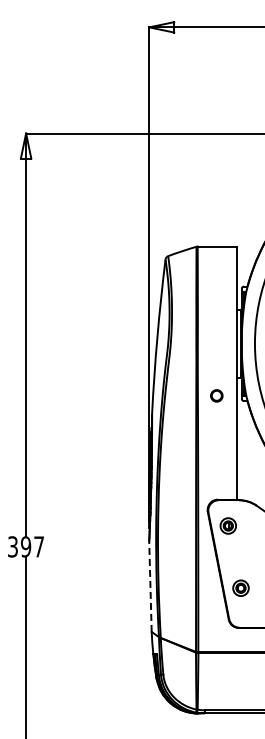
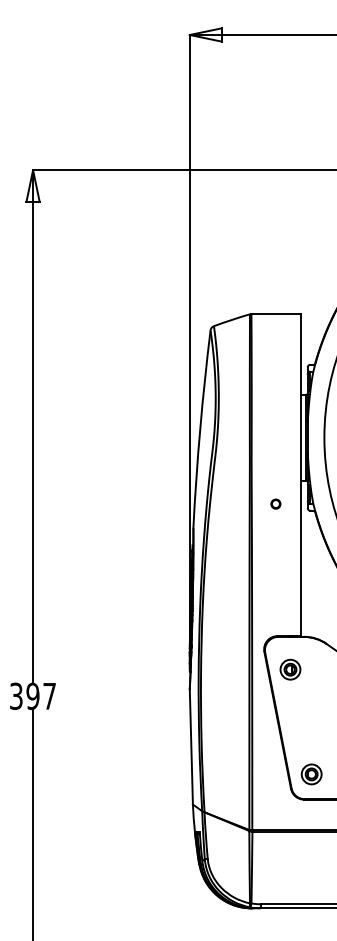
part: (216, 395) -> (275, 503), size x0.62
line: (150, 586) -> (191, 746), dashed -> solid
part: (240, 587) -> (311, 773), moved

